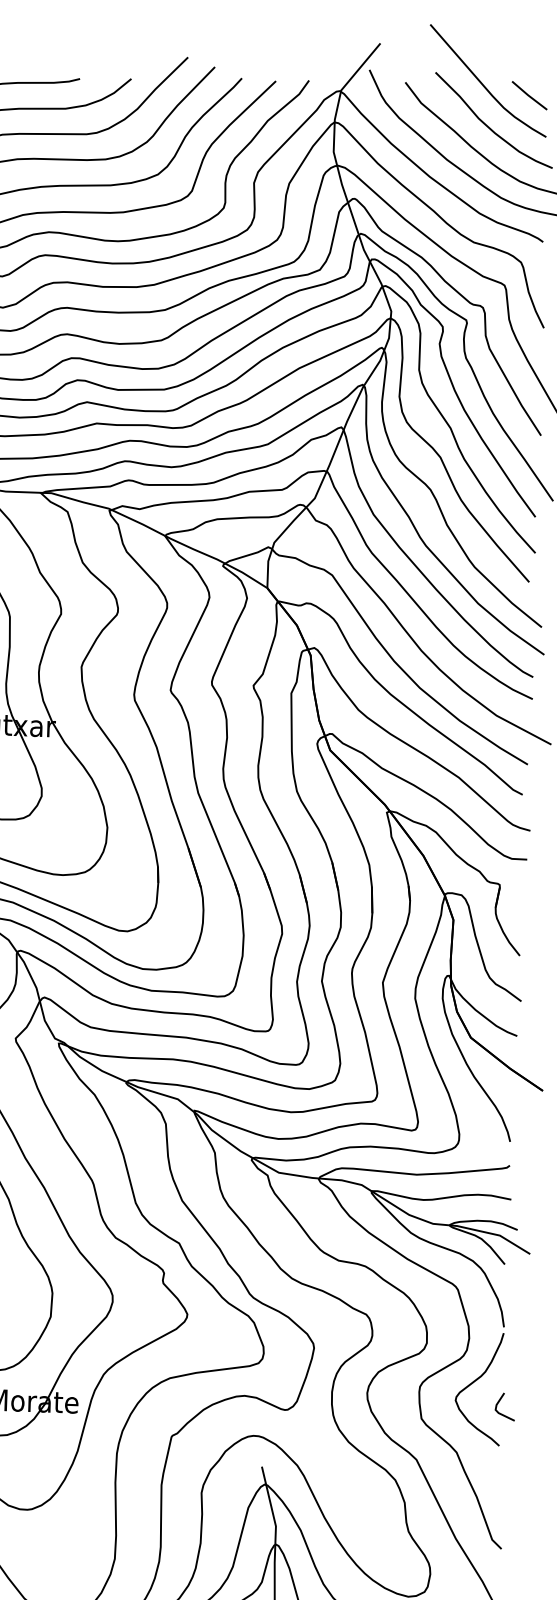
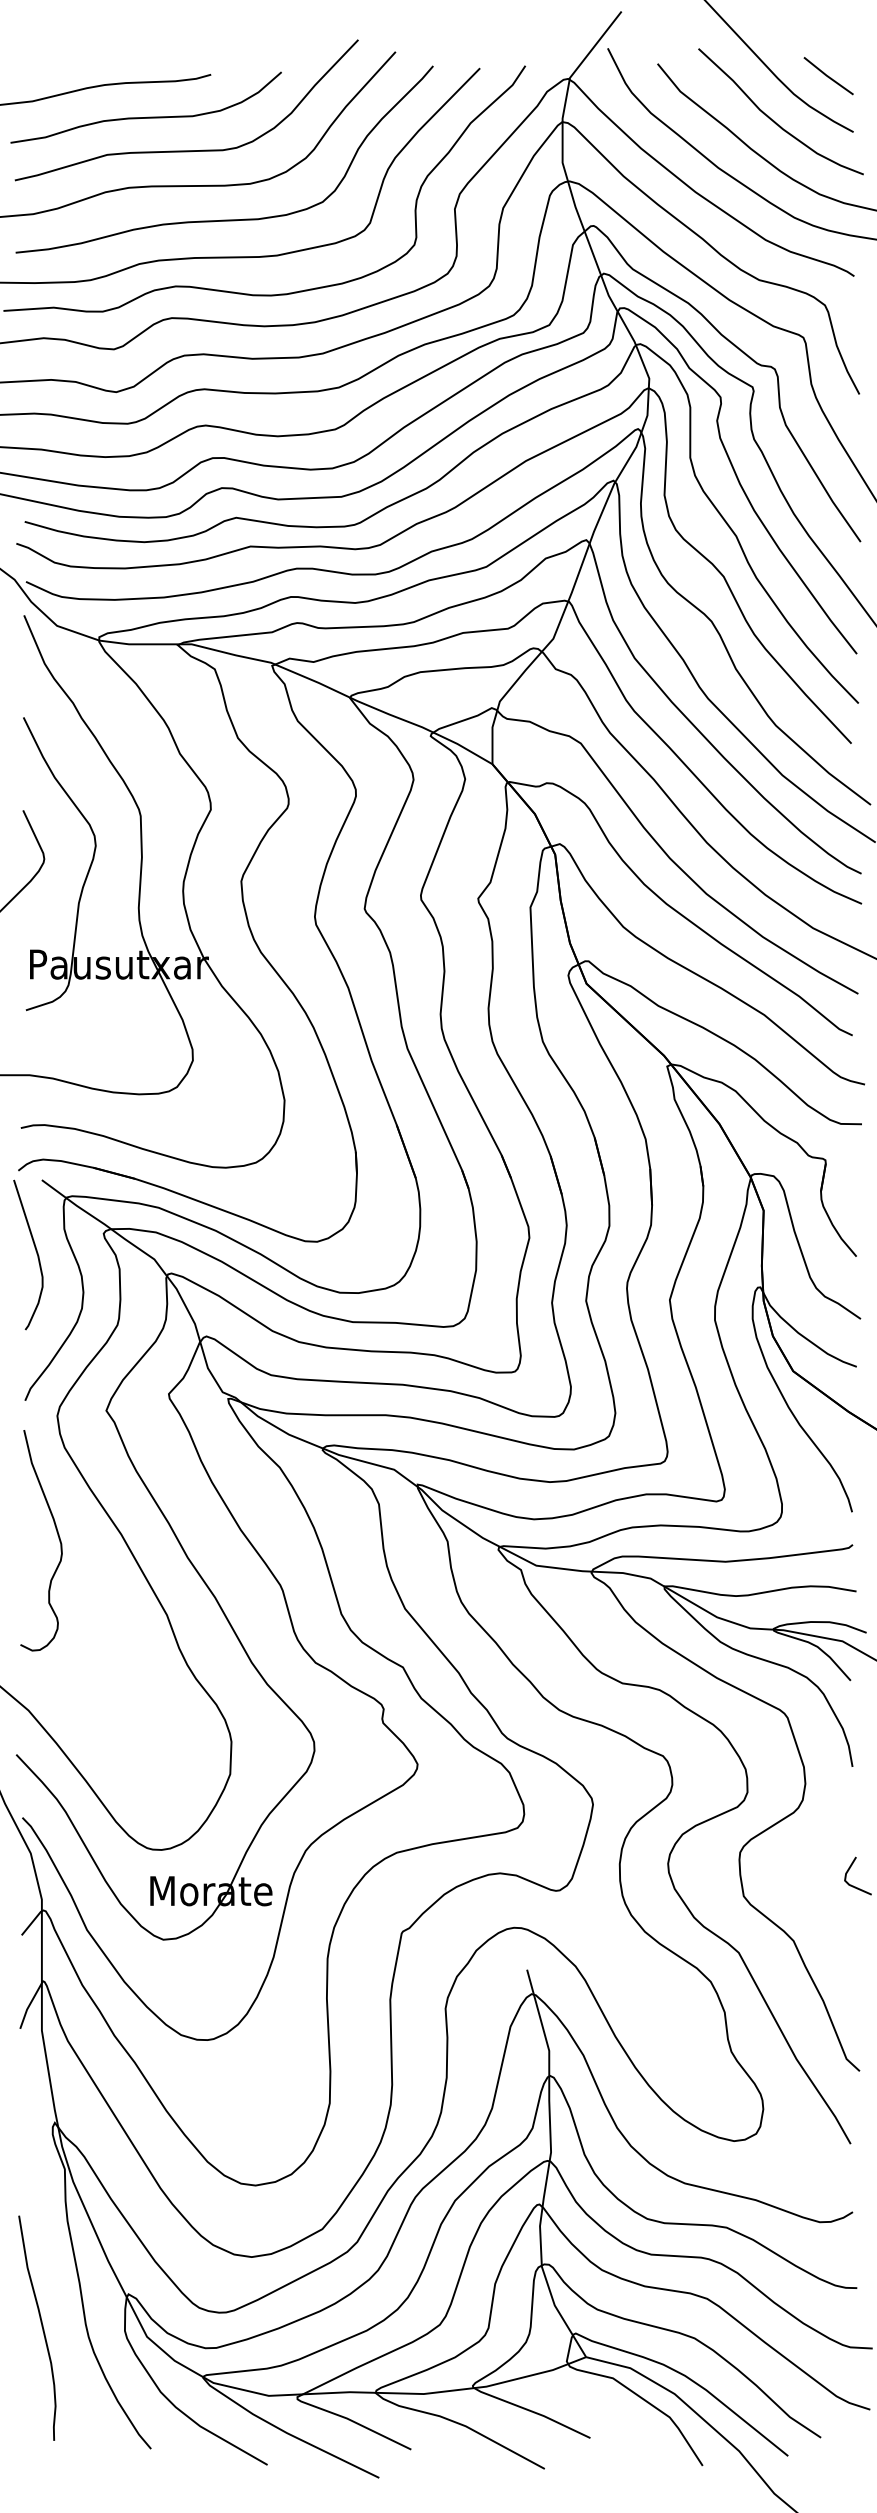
curve: (473, 1382) -> (813, 1844), removed

